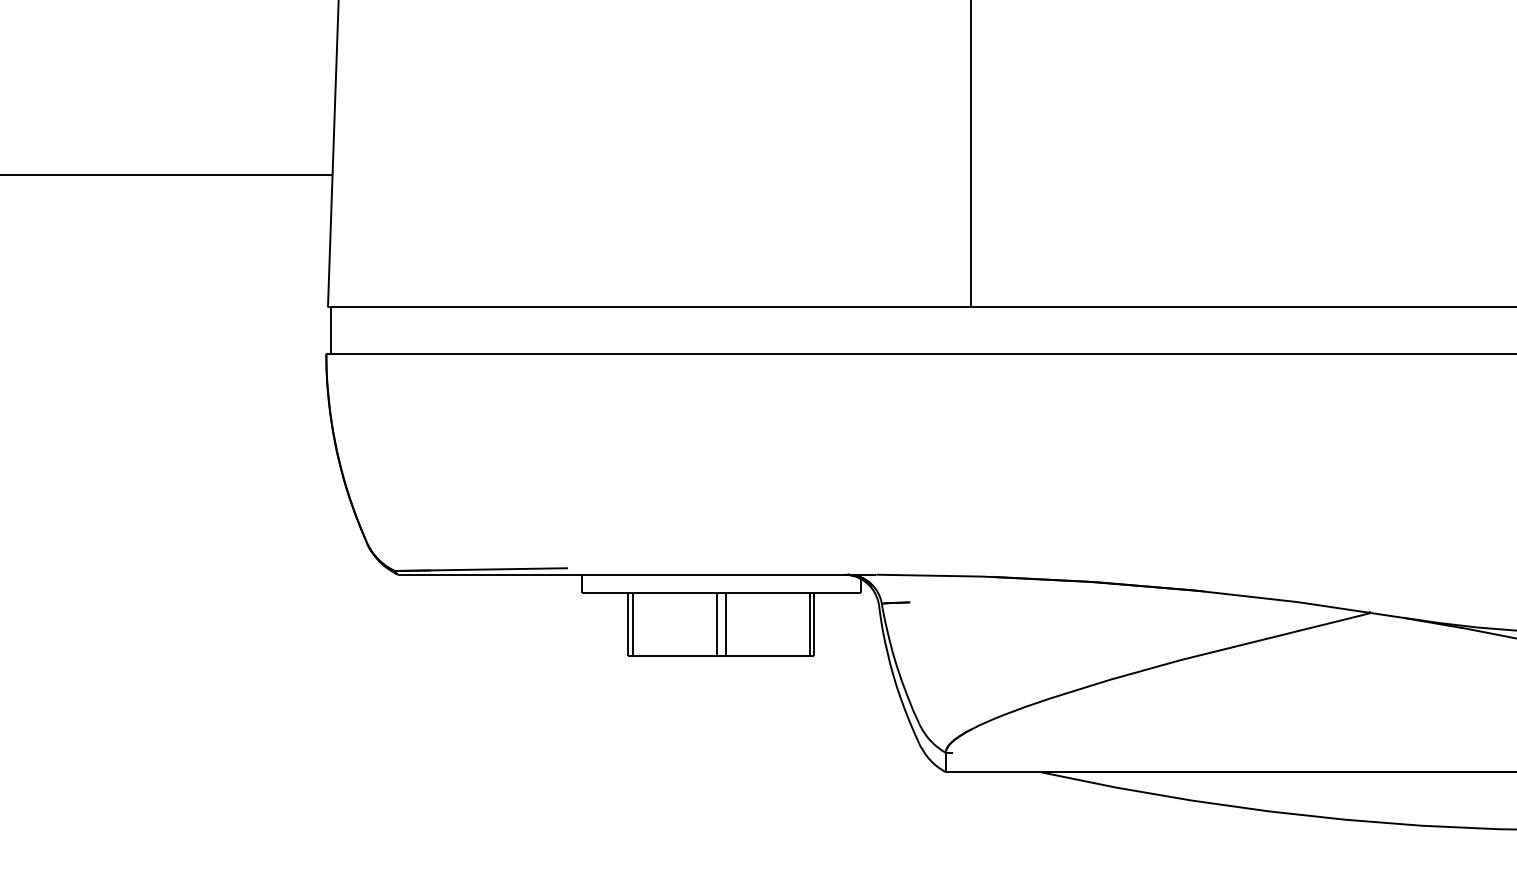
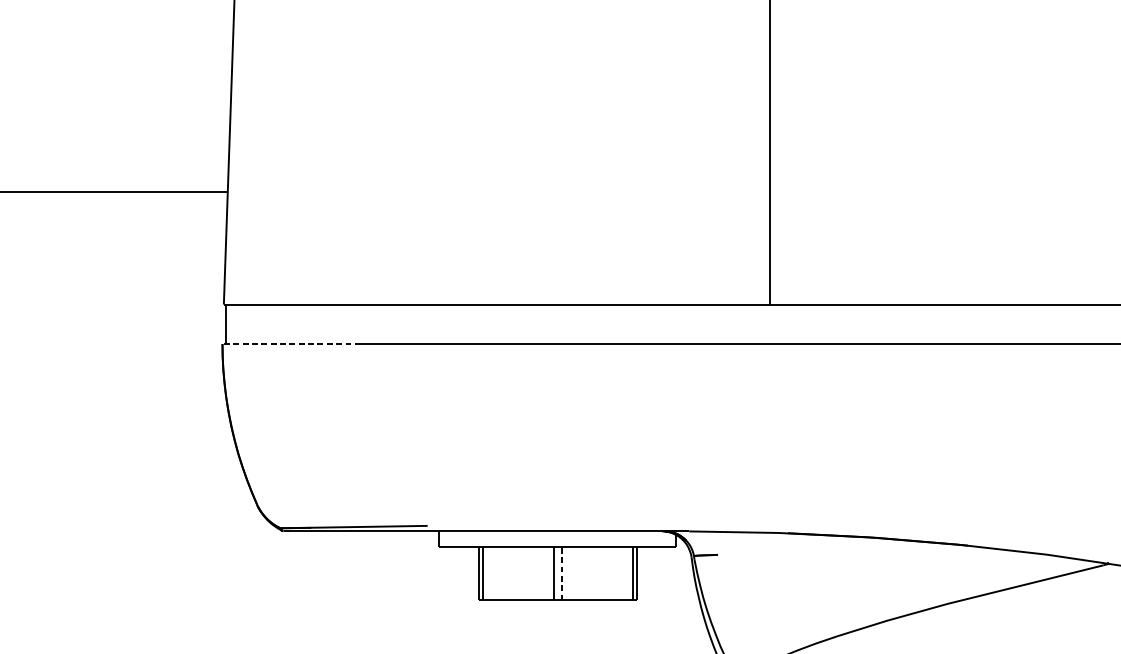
line: (407, 353) -> (291, 343), solid -> dashed
line: (726, 624) -> (562, 573), solid -> dashed

